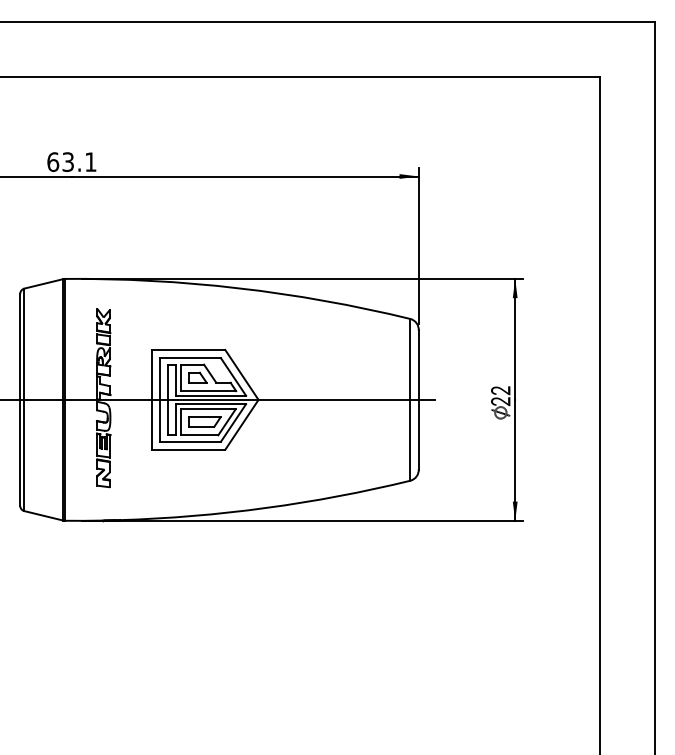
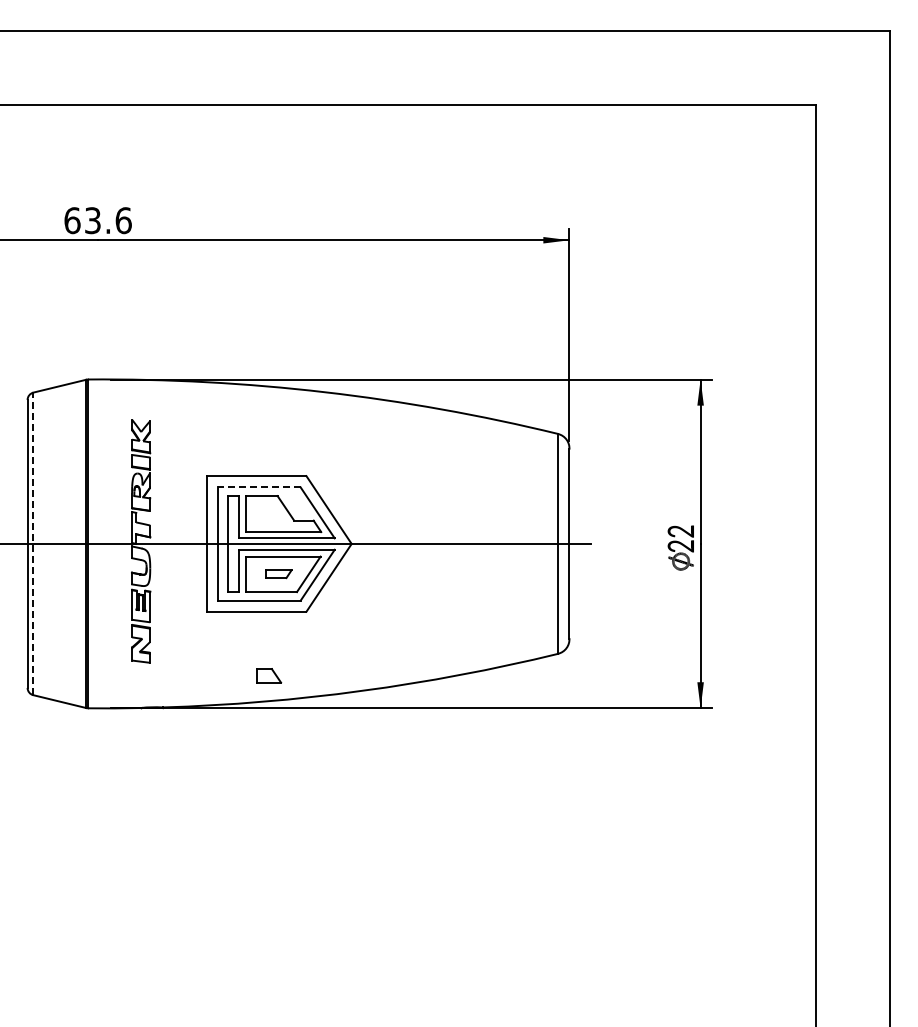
text: (90, 161) -> (123, 220), 63.1 -> 63.6
line: (190, 358) -> (258, 487), solid -> dashed
part: (198, 377) -> (269, 675), moved
line: (24, 399) -> (33, 543), solid -> dashed
part: (204, 421) -> (278, 573), size x0.6

